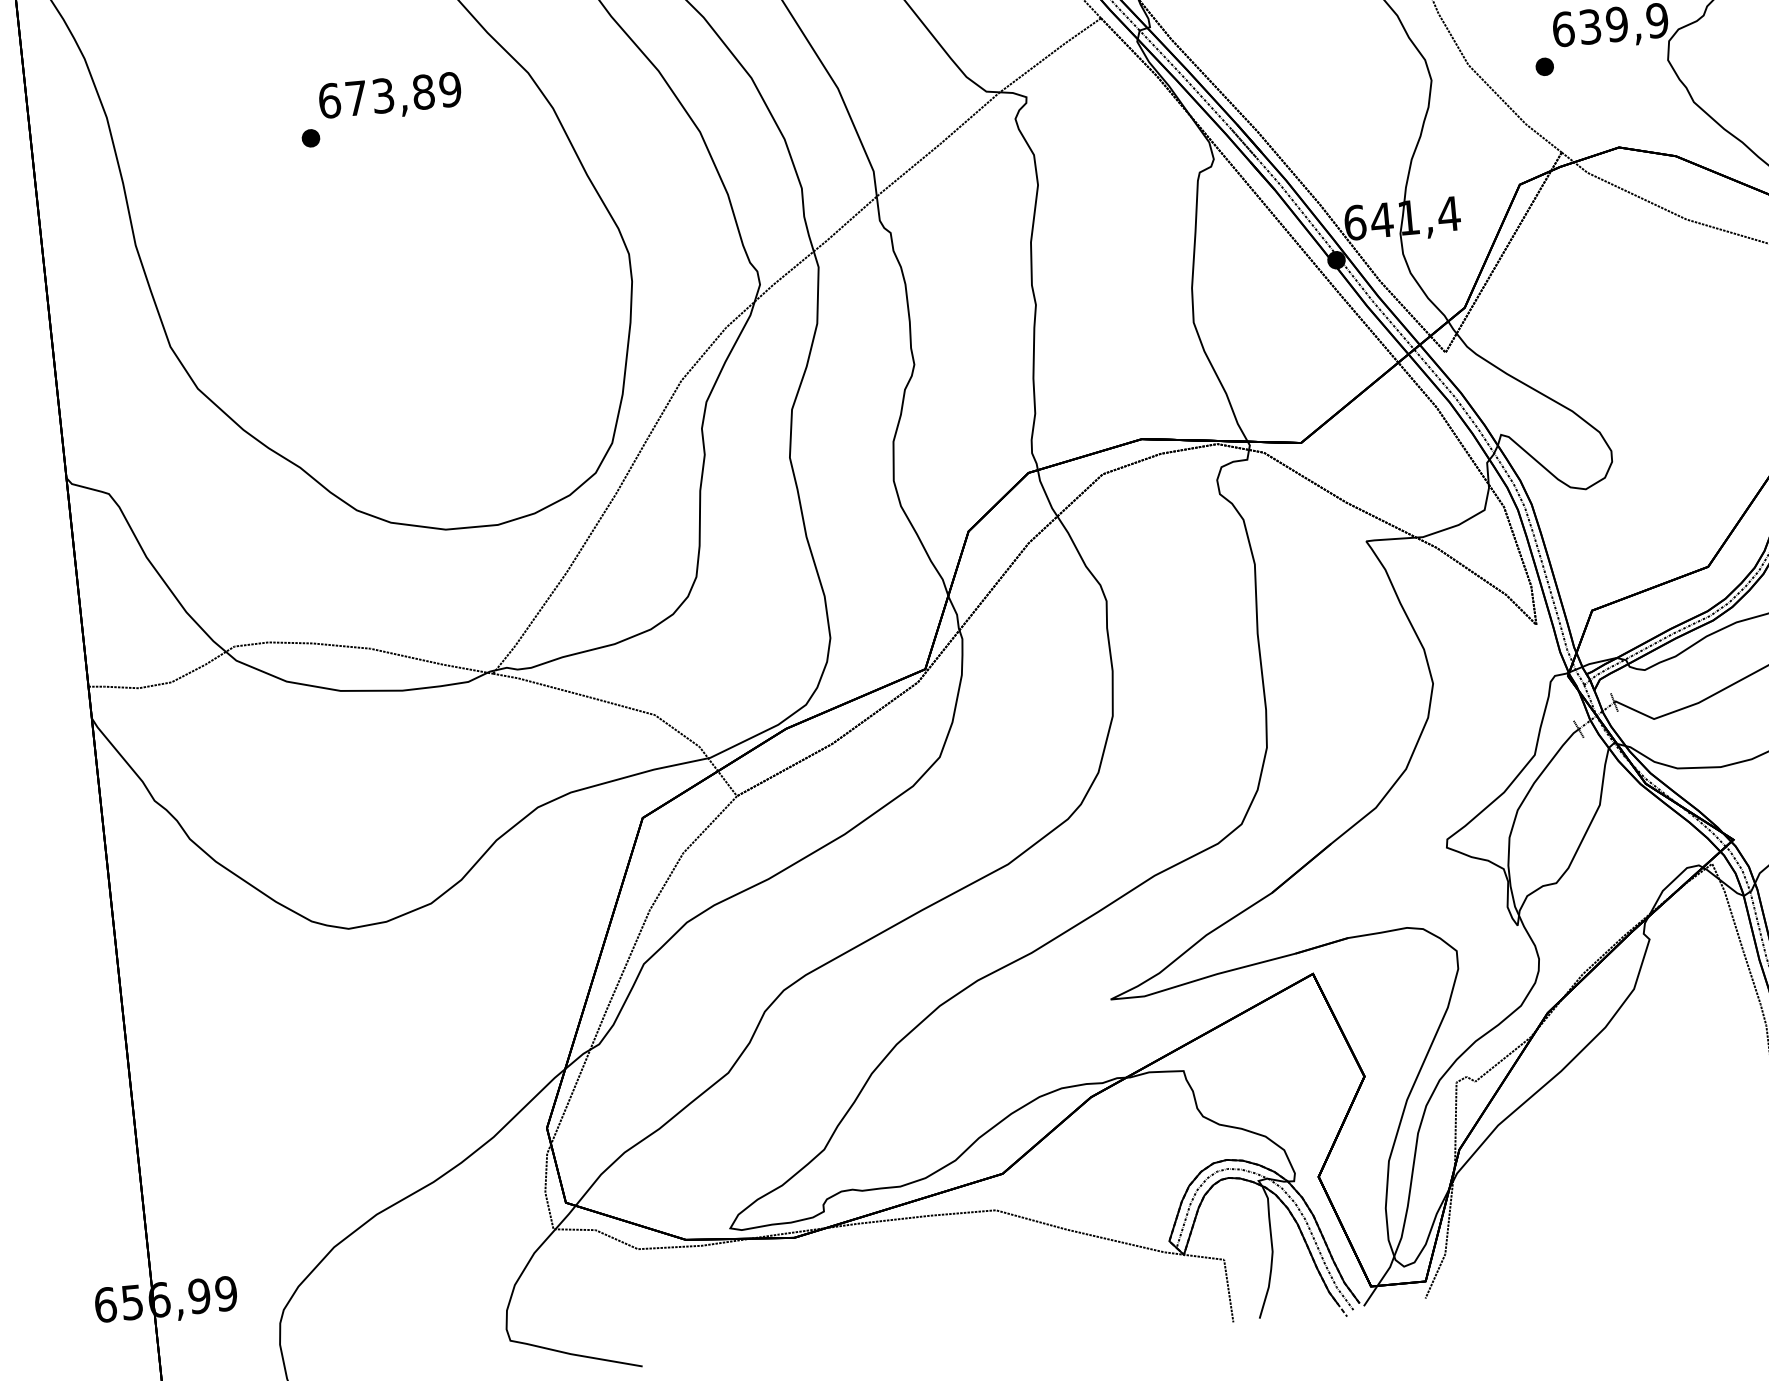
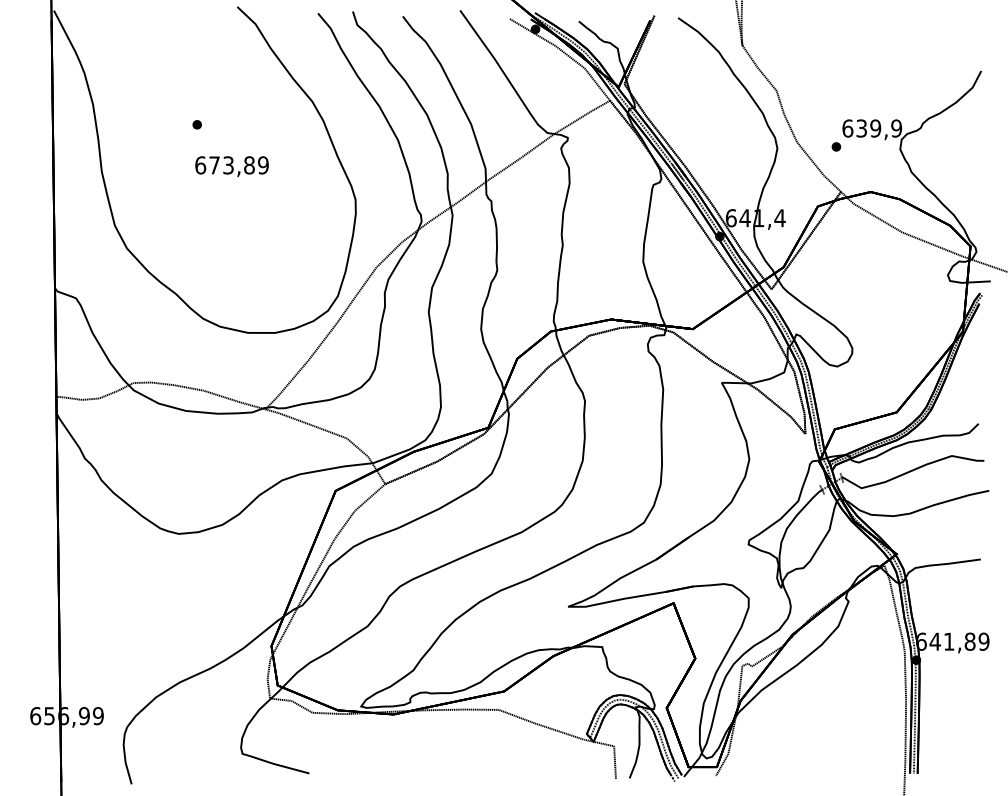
text: (389, 97) -> (231, 166), moved

